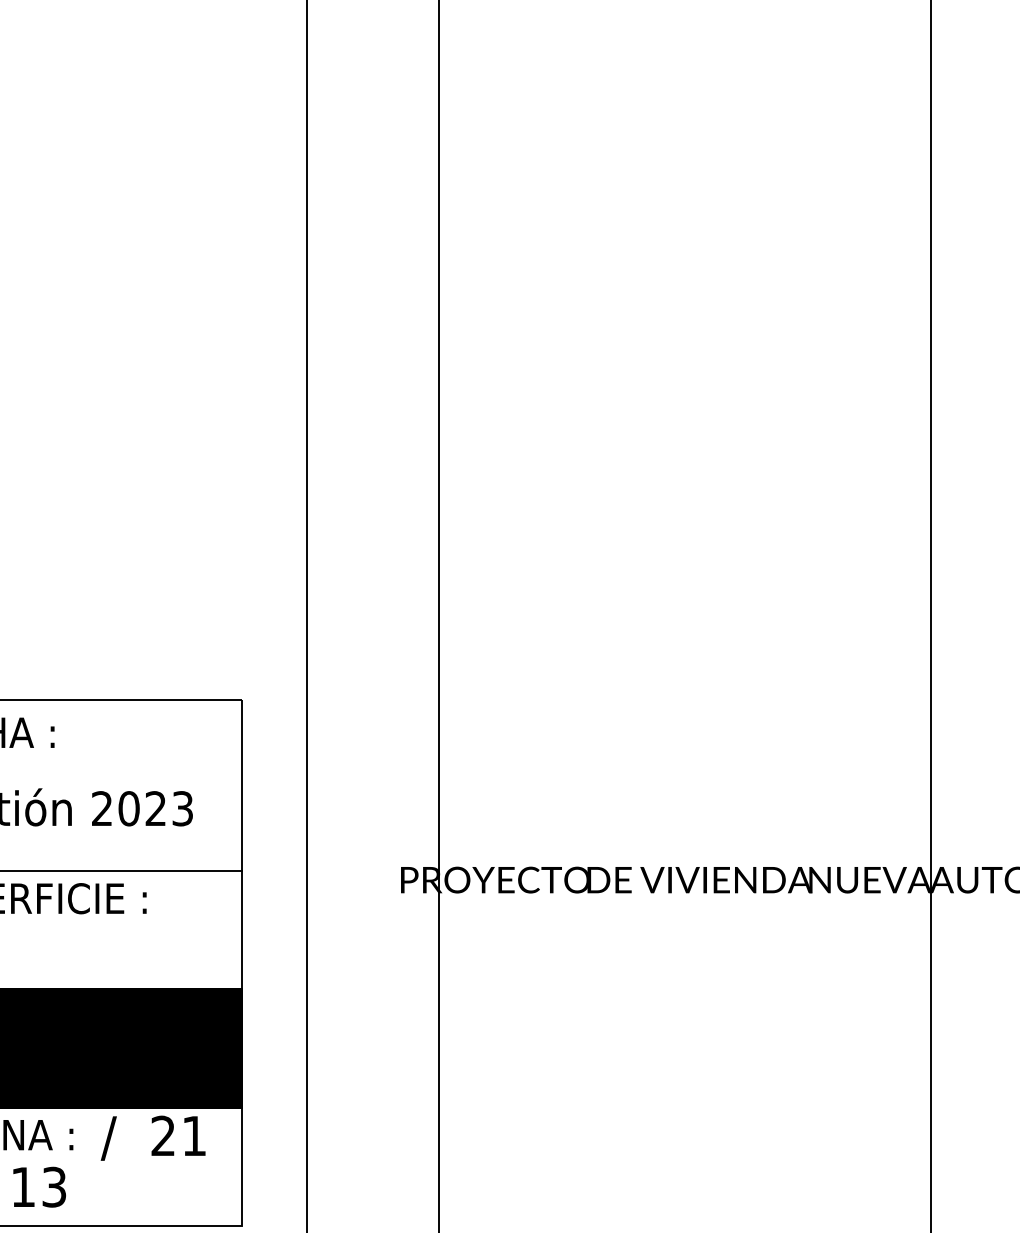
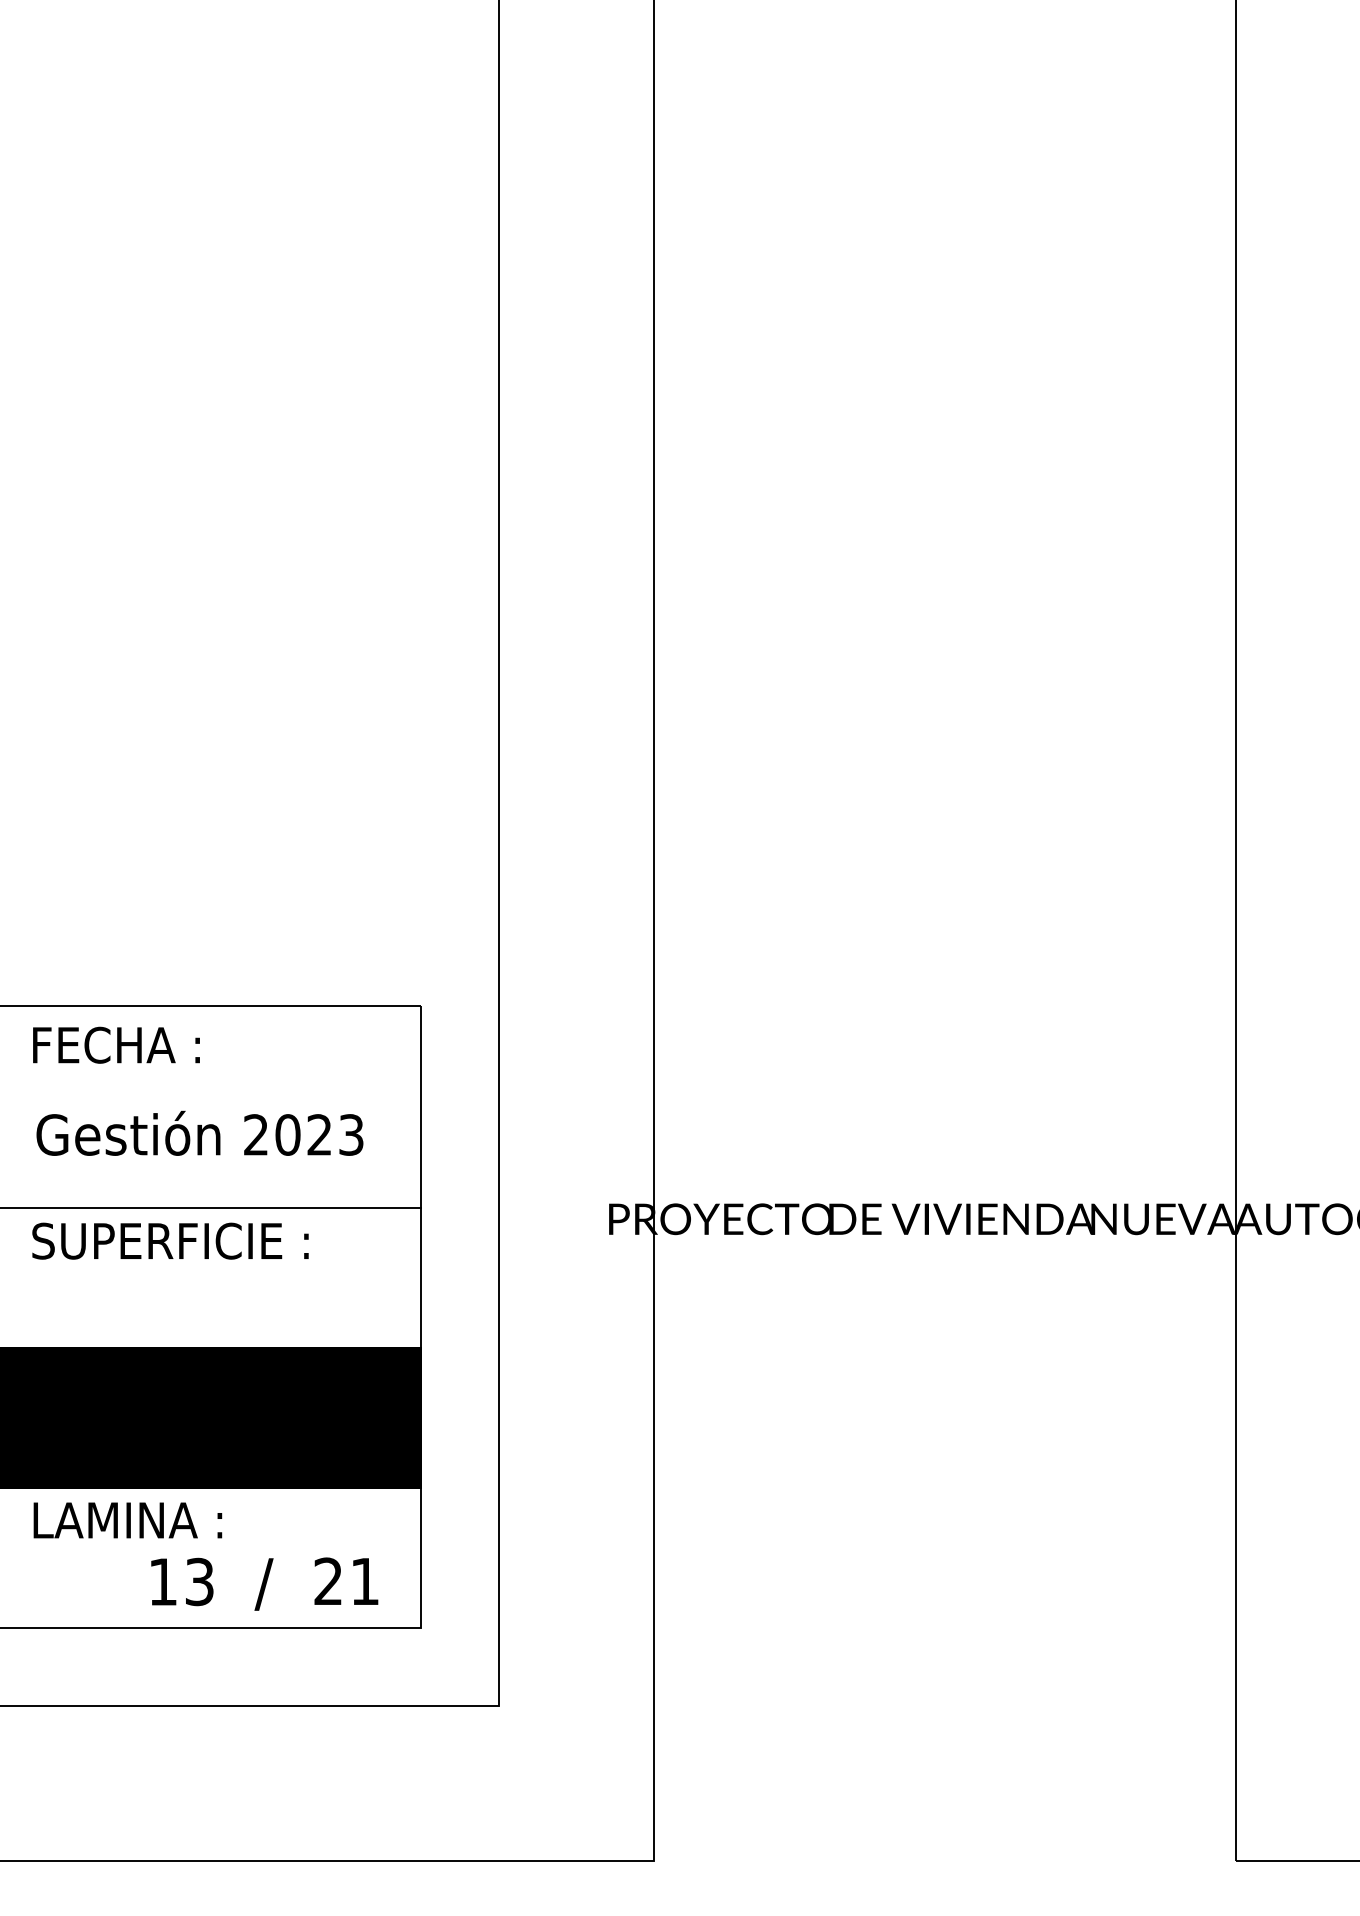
text: (153, 1137) -> (316, 1583), moved

